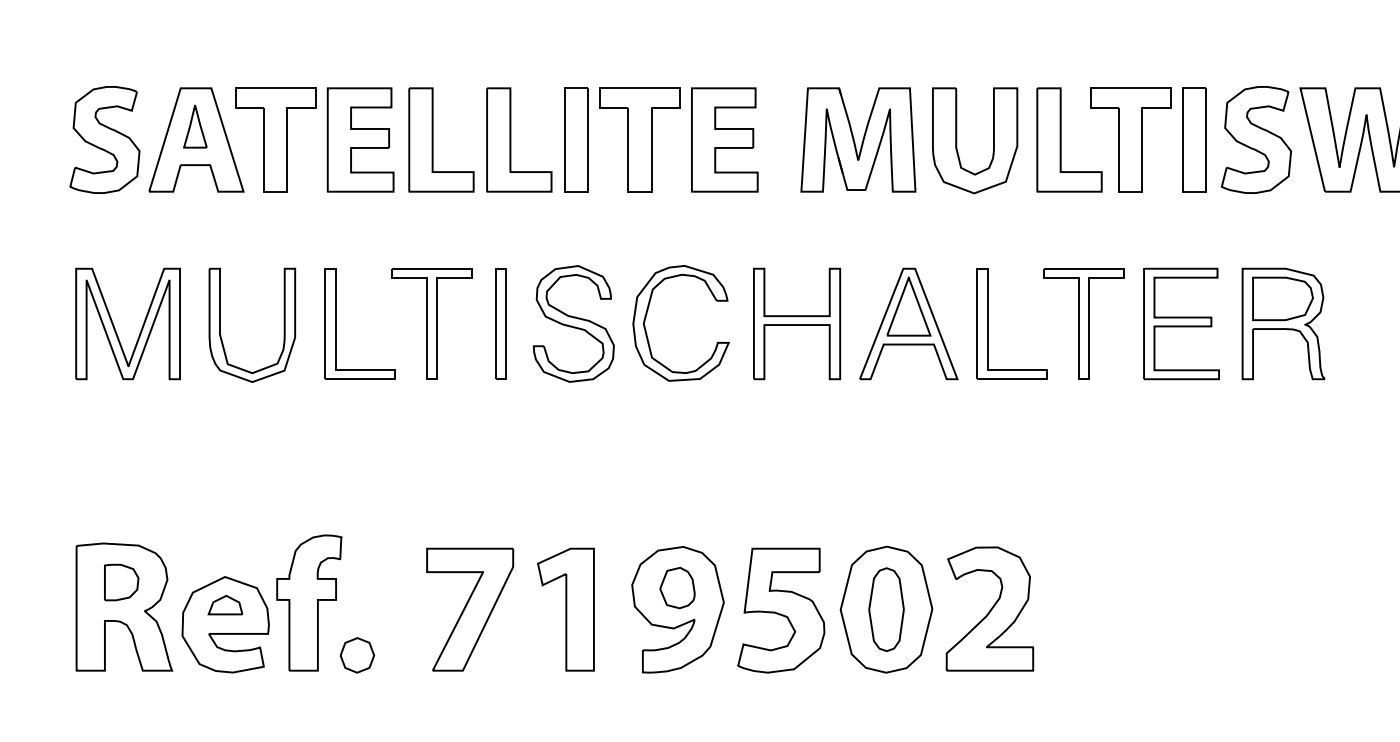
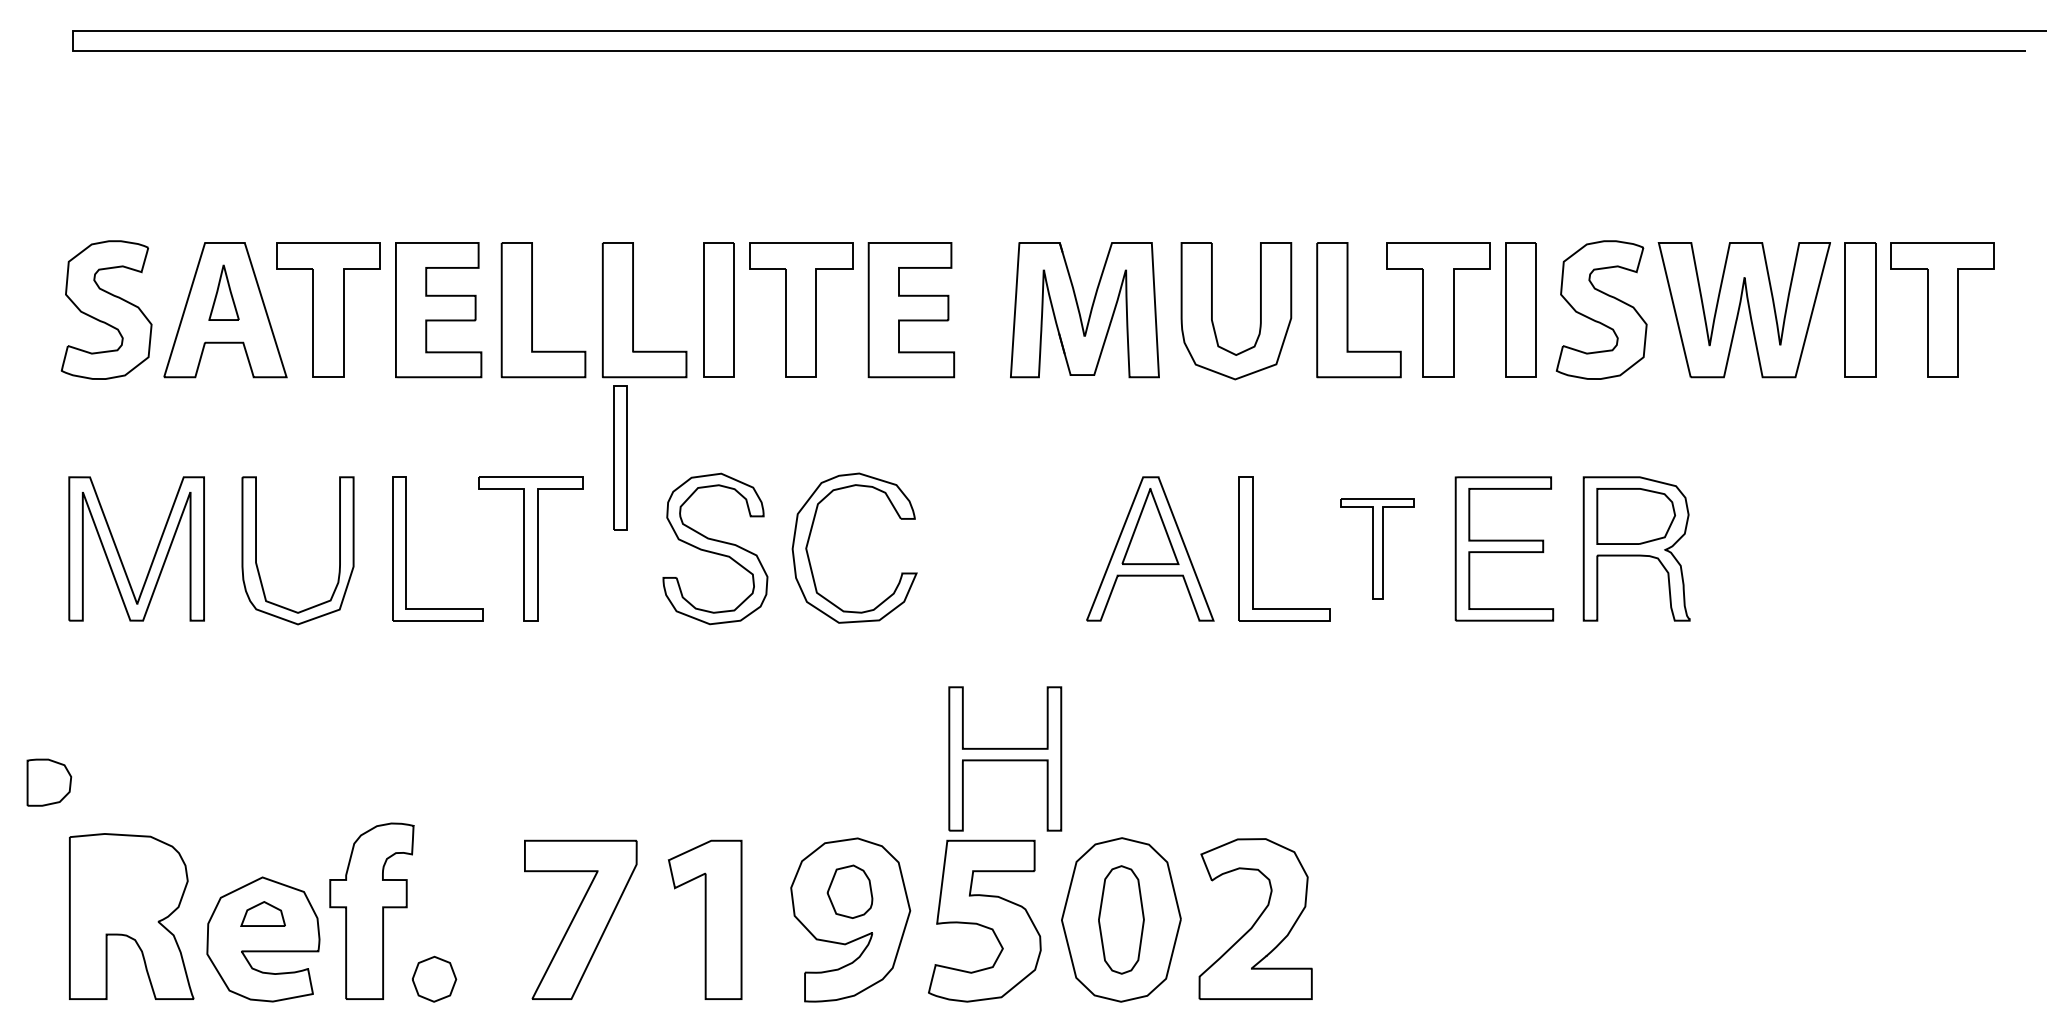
part: (500, 323) -> (620, 457), moved
part: (797, 323) -> (1005, 758), moved
part: (1083, 323) -> (1377, 548), size x0.7
part: (121, 582) -> (49, 782), moved

